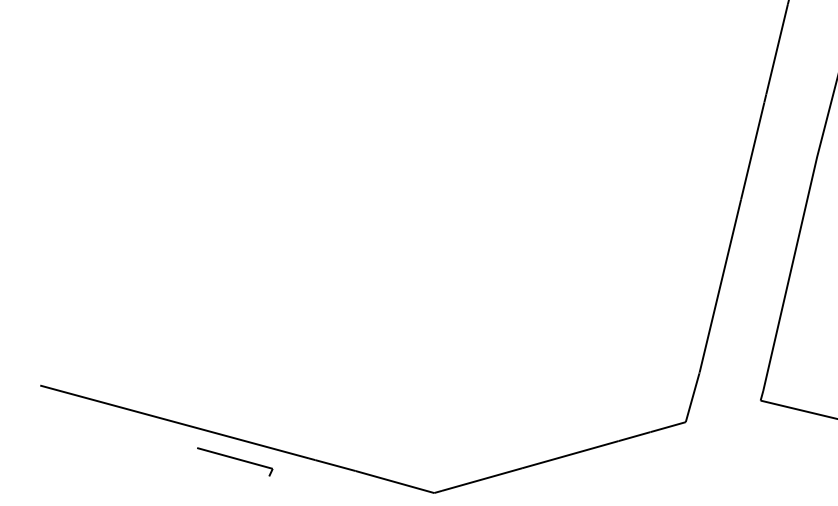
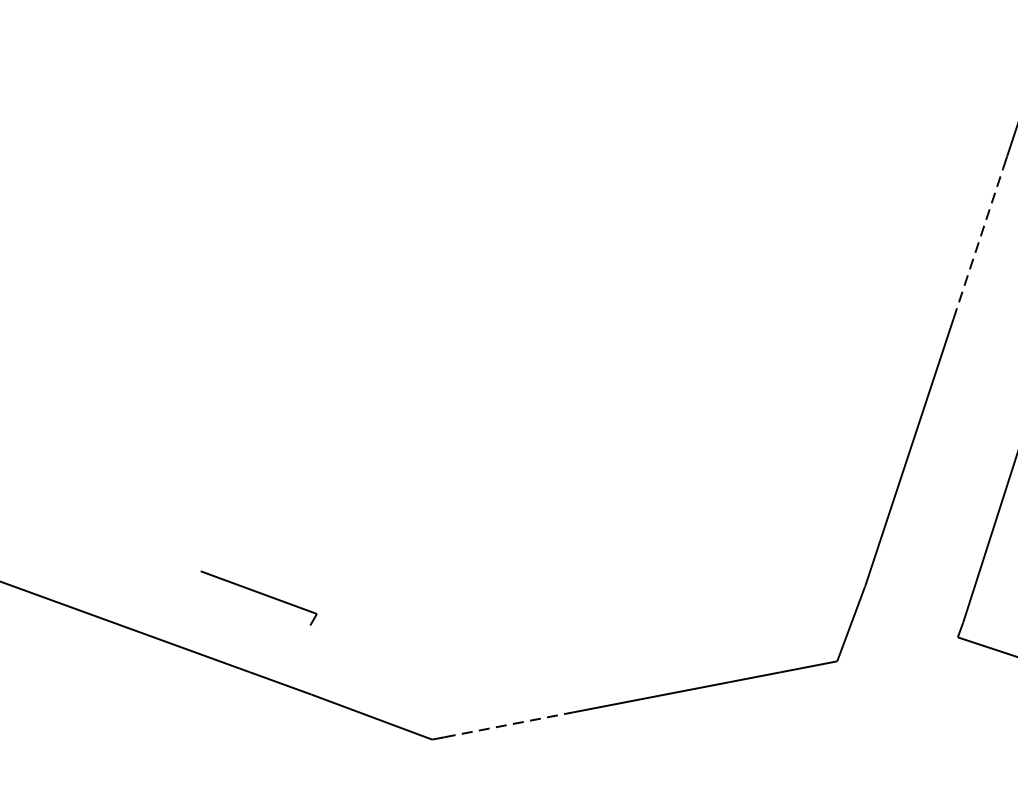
line: (752, 151) -> (977, 244), solid -> dashed
part: (235, 461) -> (259, 597), moved
line: (482, 479) -> (509, 724), solid -> dashed

